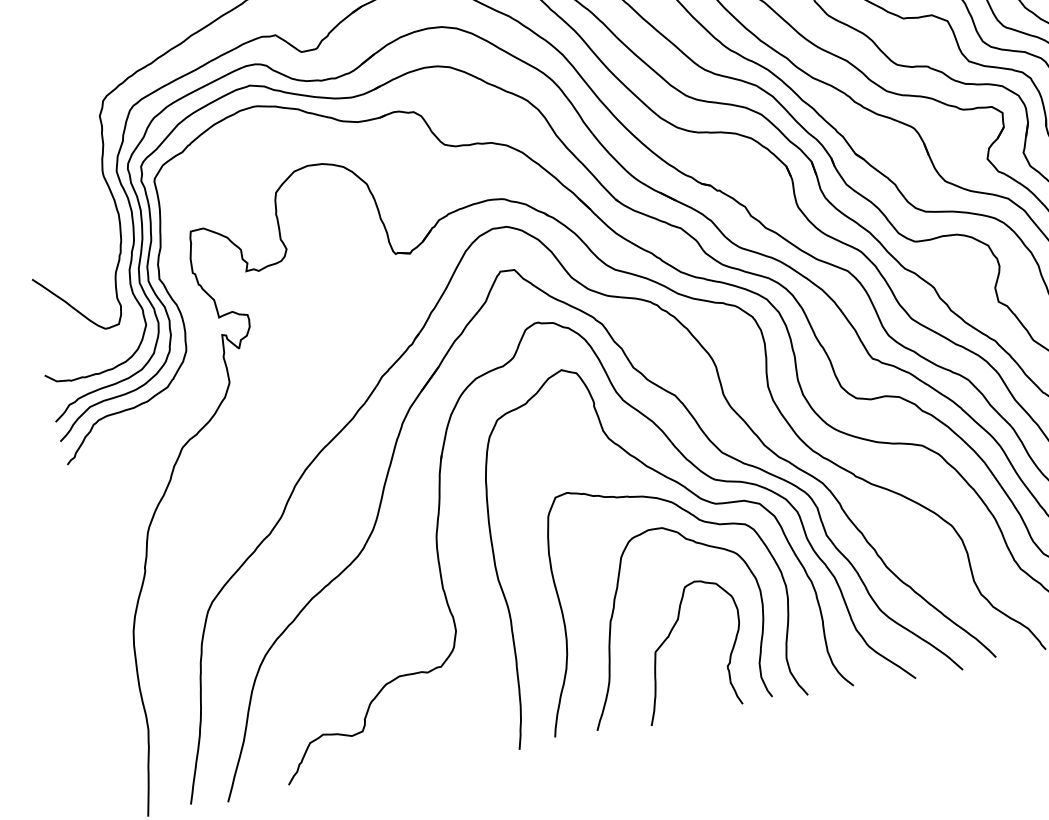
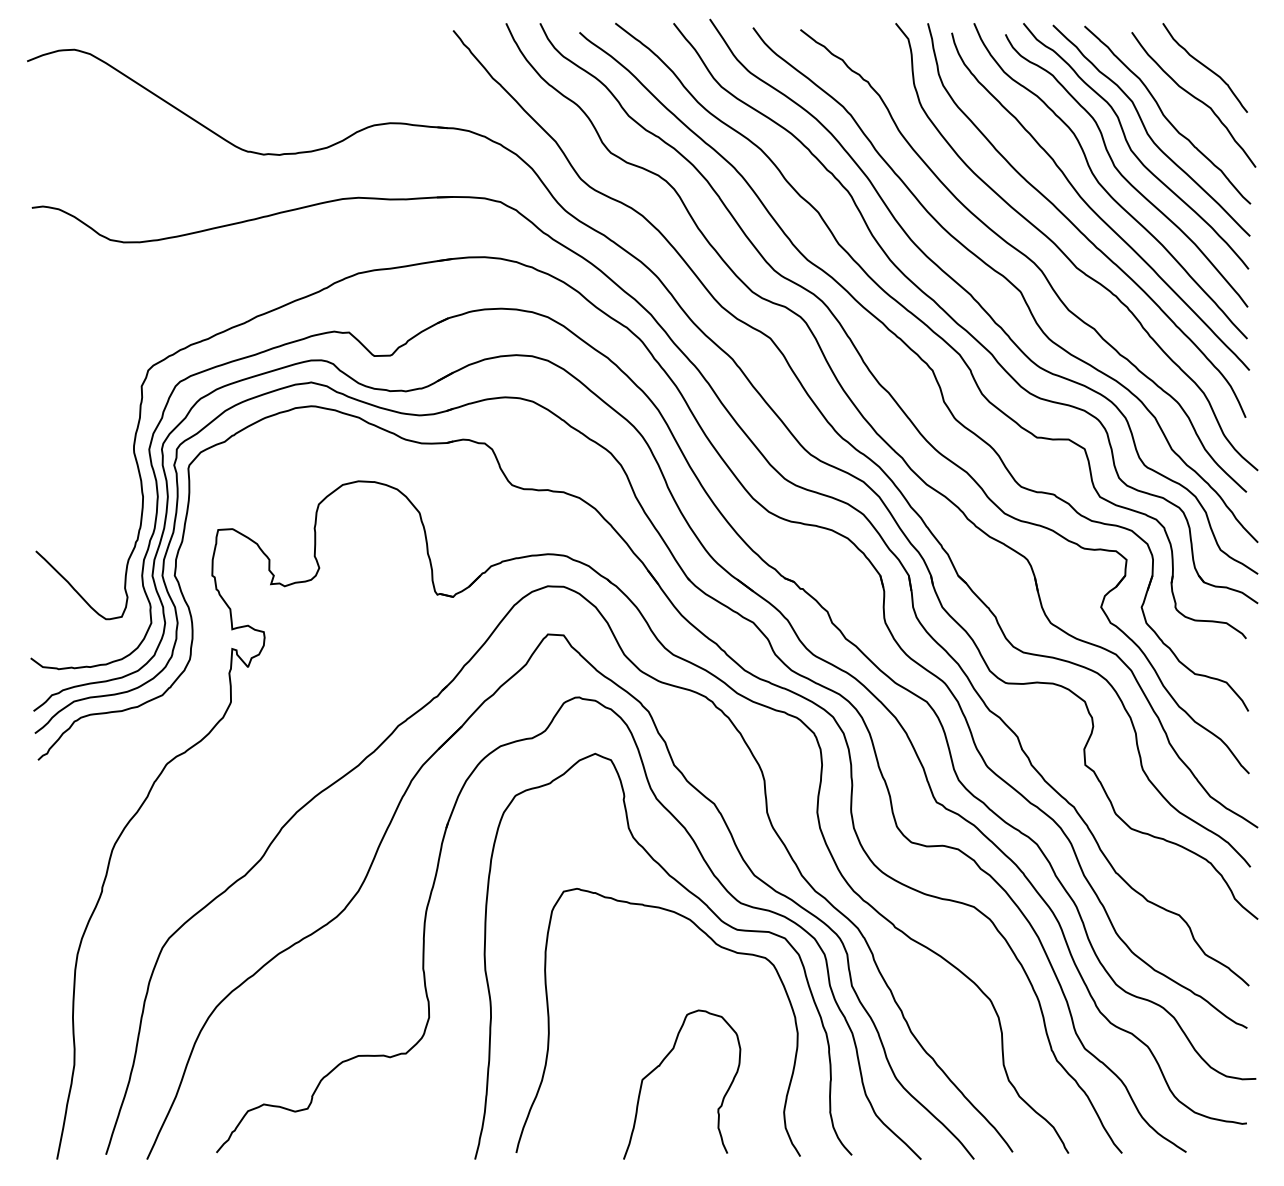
curve: (614, 608) -> (606, 1024), removed

